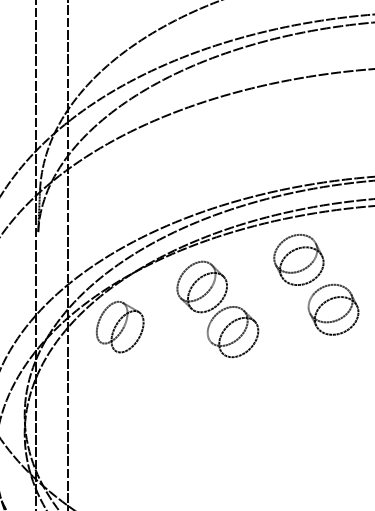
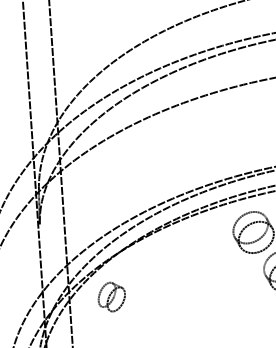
part: (217, 309) -> (190, 277), removed
part: (120, 326) -> (111, 296), size x0.7

